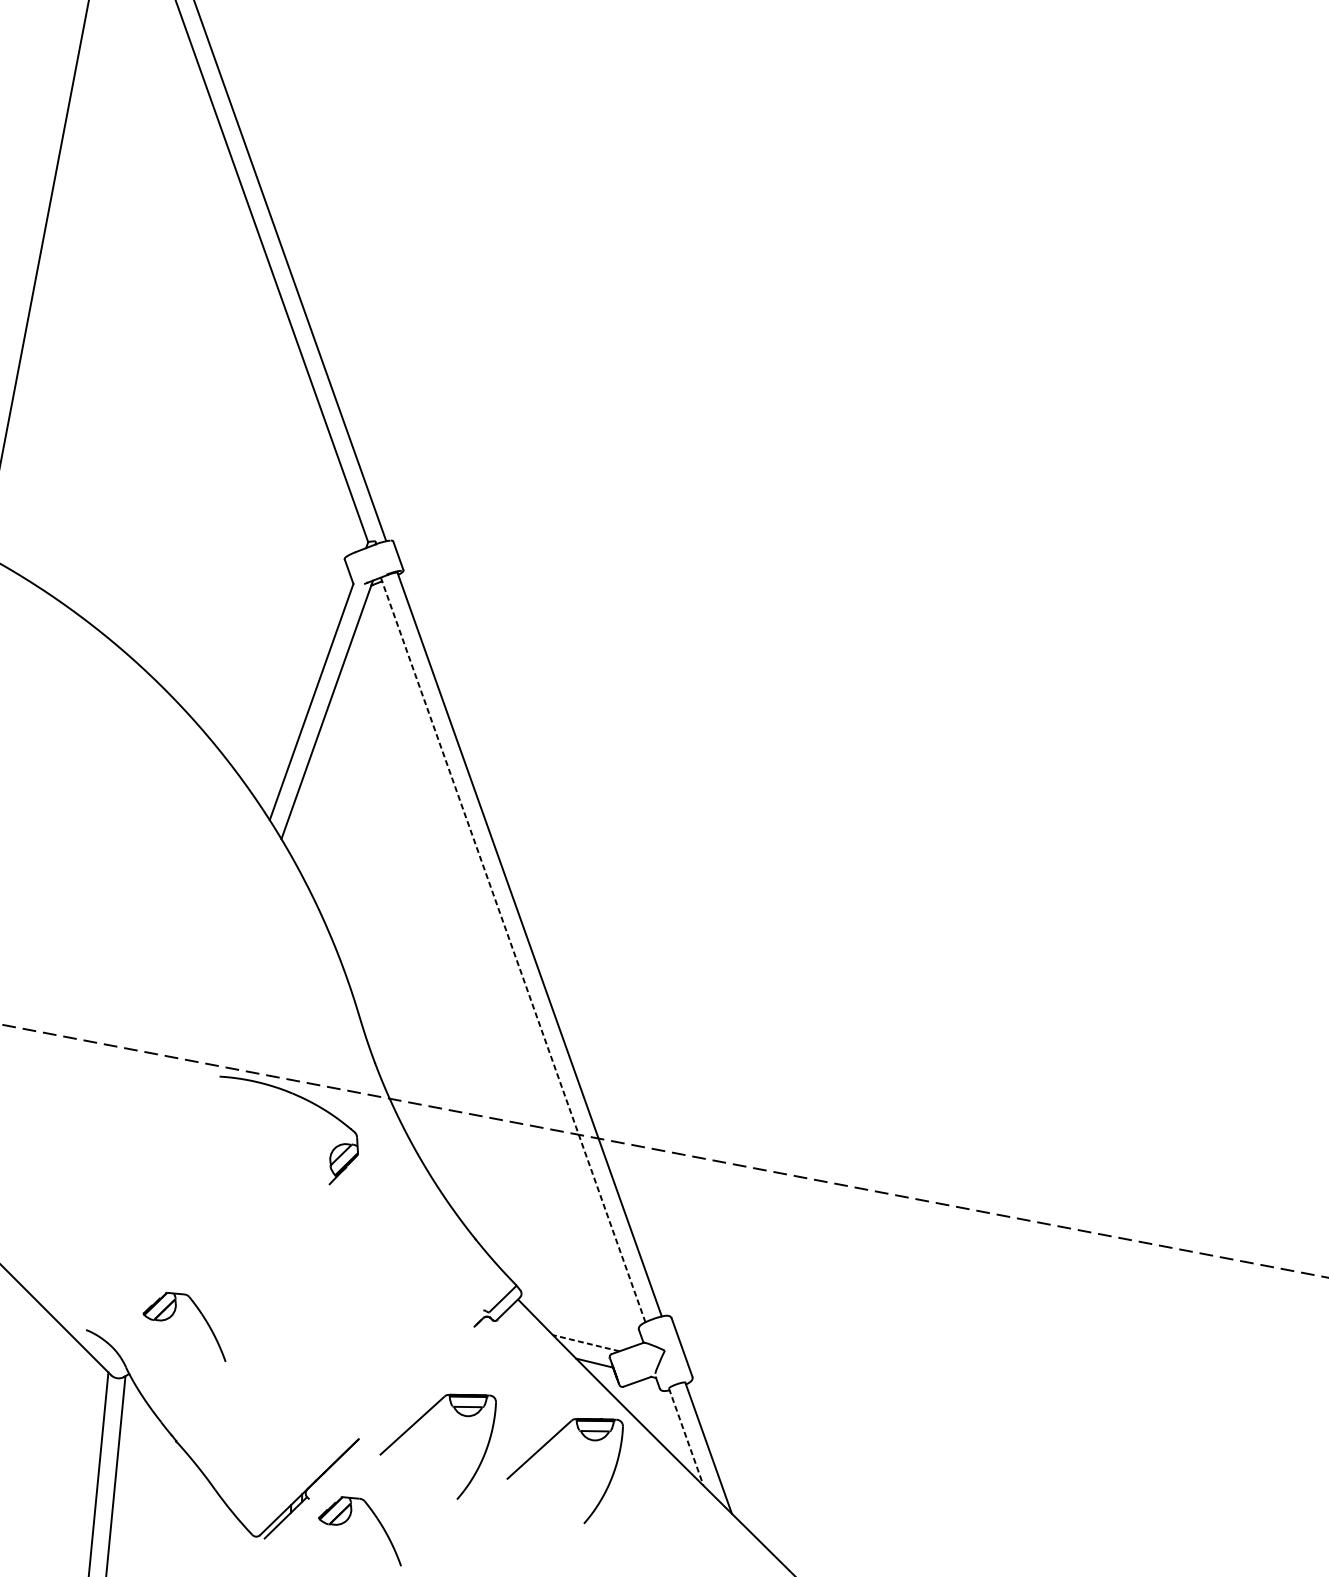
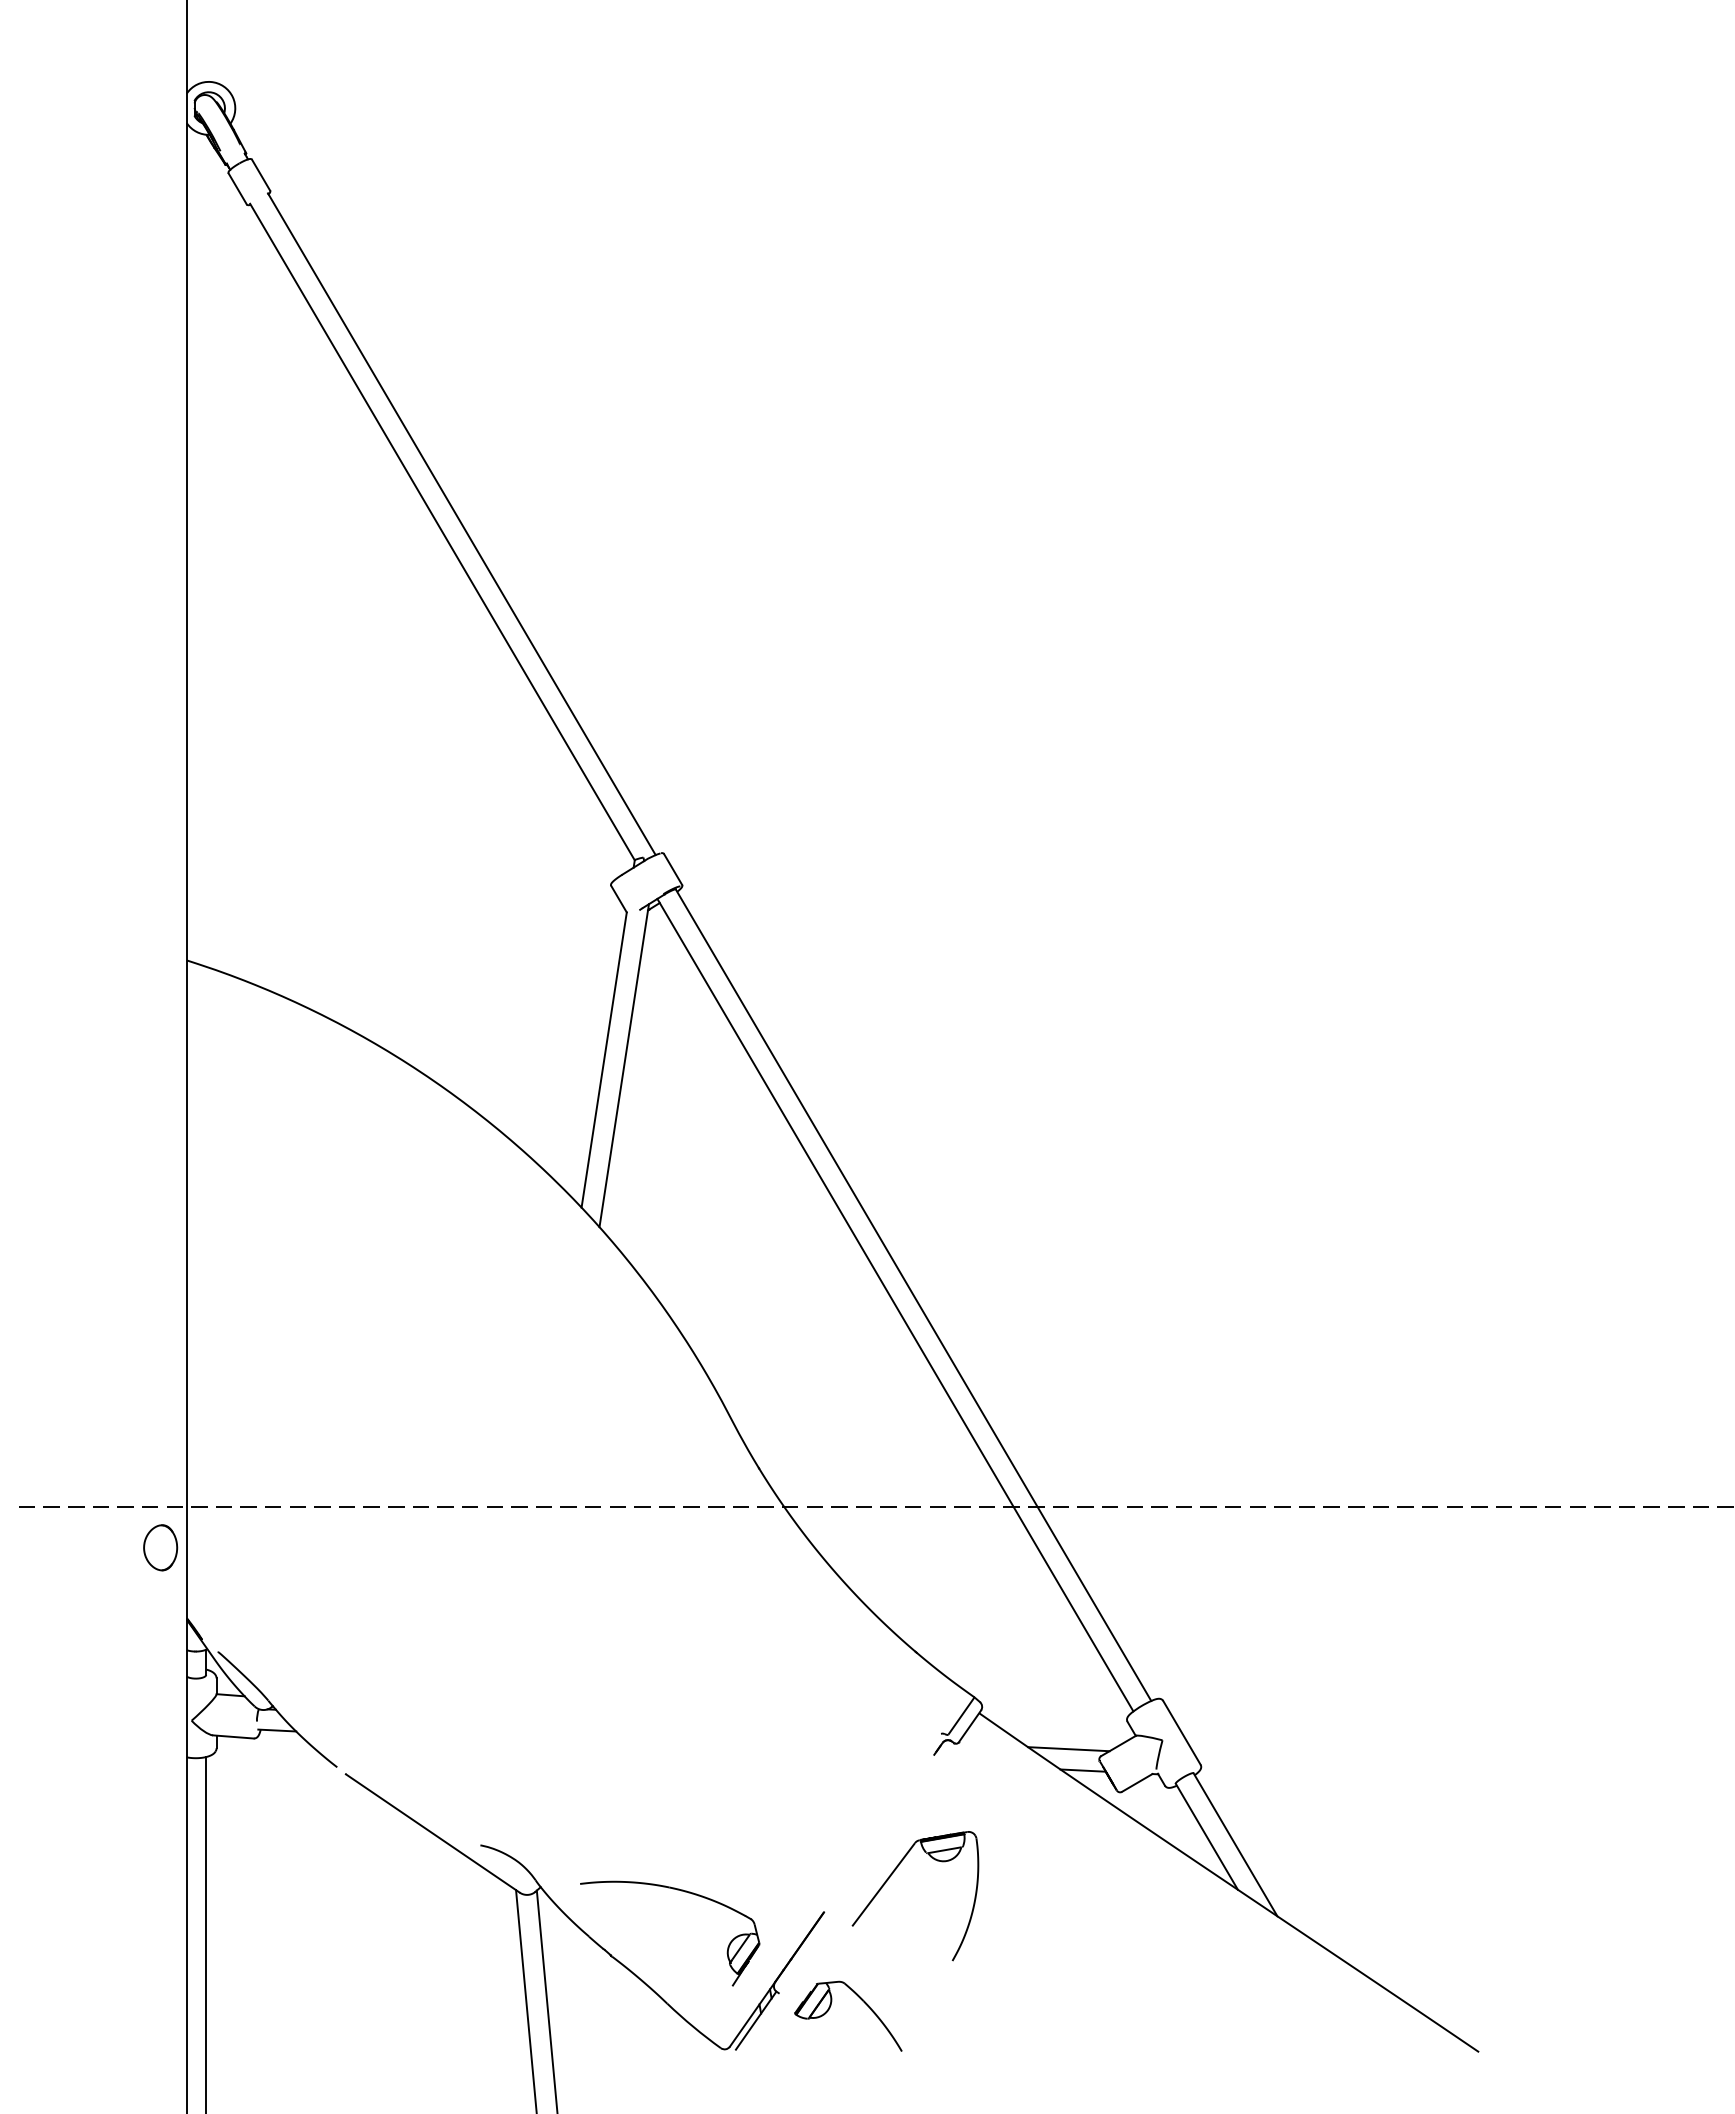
line: (513, 950) -> (895, 1305), dashed -> solid
part: (301, 1098) -> (681, 1891), moved
part: (173, 1315) -> (579, 1808), removed
line: (585, 1343) -> (1068, 1749), dashed -> solid
line: (686, 1437) -> (1207, 1837), dashed -> solid
part: (547, 1444) -> (1045, 1876), removed

